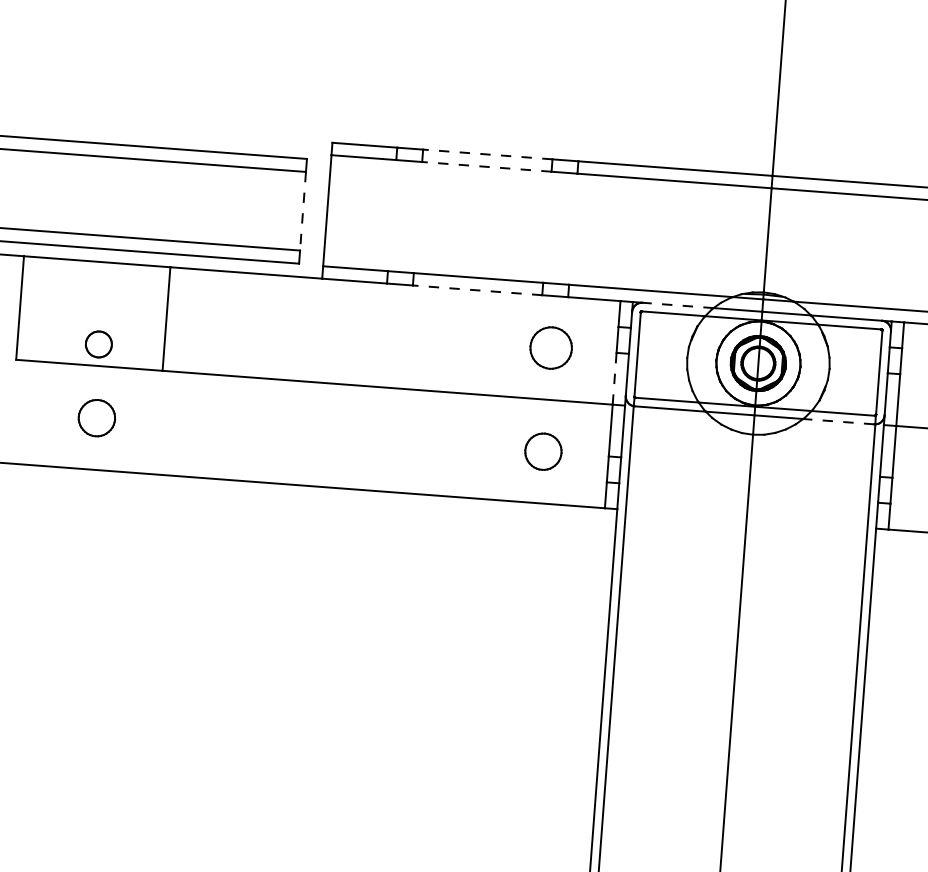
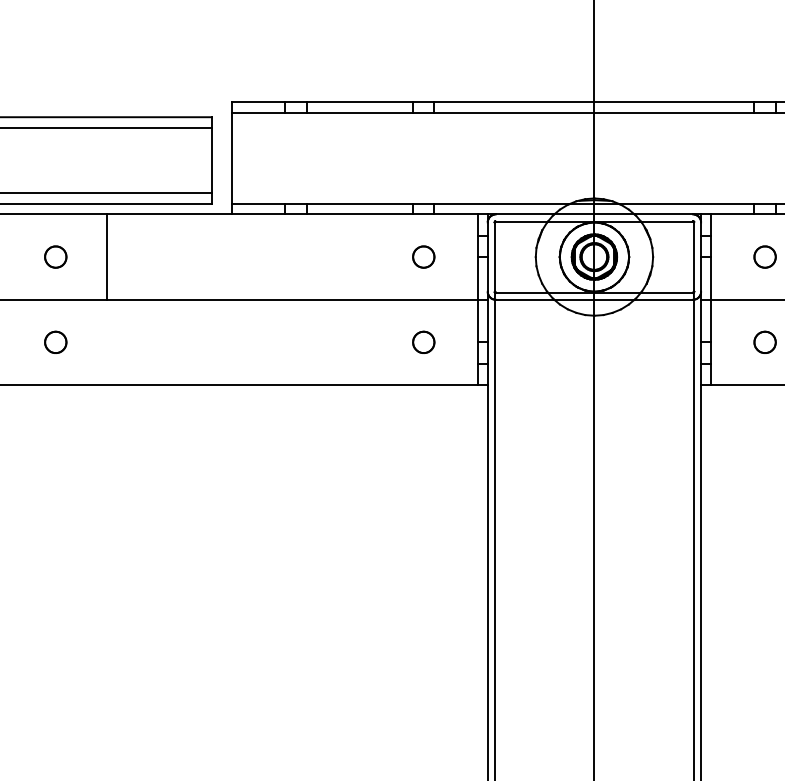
line: (487, 154) -> (359, 102), dashed -> solid
line: (486, 166) -> (359, 112), dashed -> solid
line: (302, 211) -> (211, 160), dashed -> solid
line: (477, 290) -> (359, 214), dashed -> solid
line: (677, 305) -> (524, 214), dashed -> solid
part: (98, 343) -> (55, 256), moved
part: (551, 347) -> (423, 256), size x0.62
line: (614, 377) -> (477, 277), dashed -> solid
part: (96, 416) -> (55, 341), size x0.71
line: (838, 421) -> (663, 299), dashed -> solid
part: (543, 450) -> (423, 341), size x0.71

